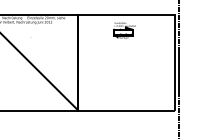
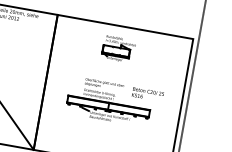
part: (128, 67) -> (114, 101), added

